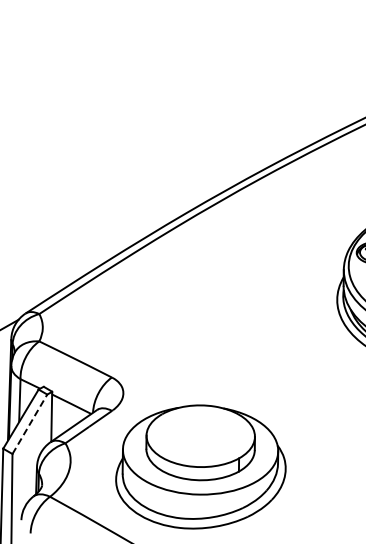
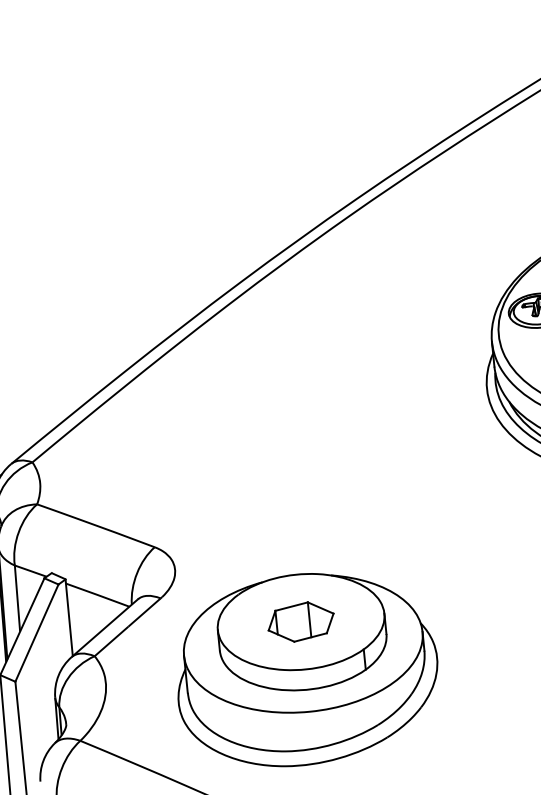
line: (30, 423) -> (37, 631), dashed -> solid
part: (200, 436) -> (300, 622), added

